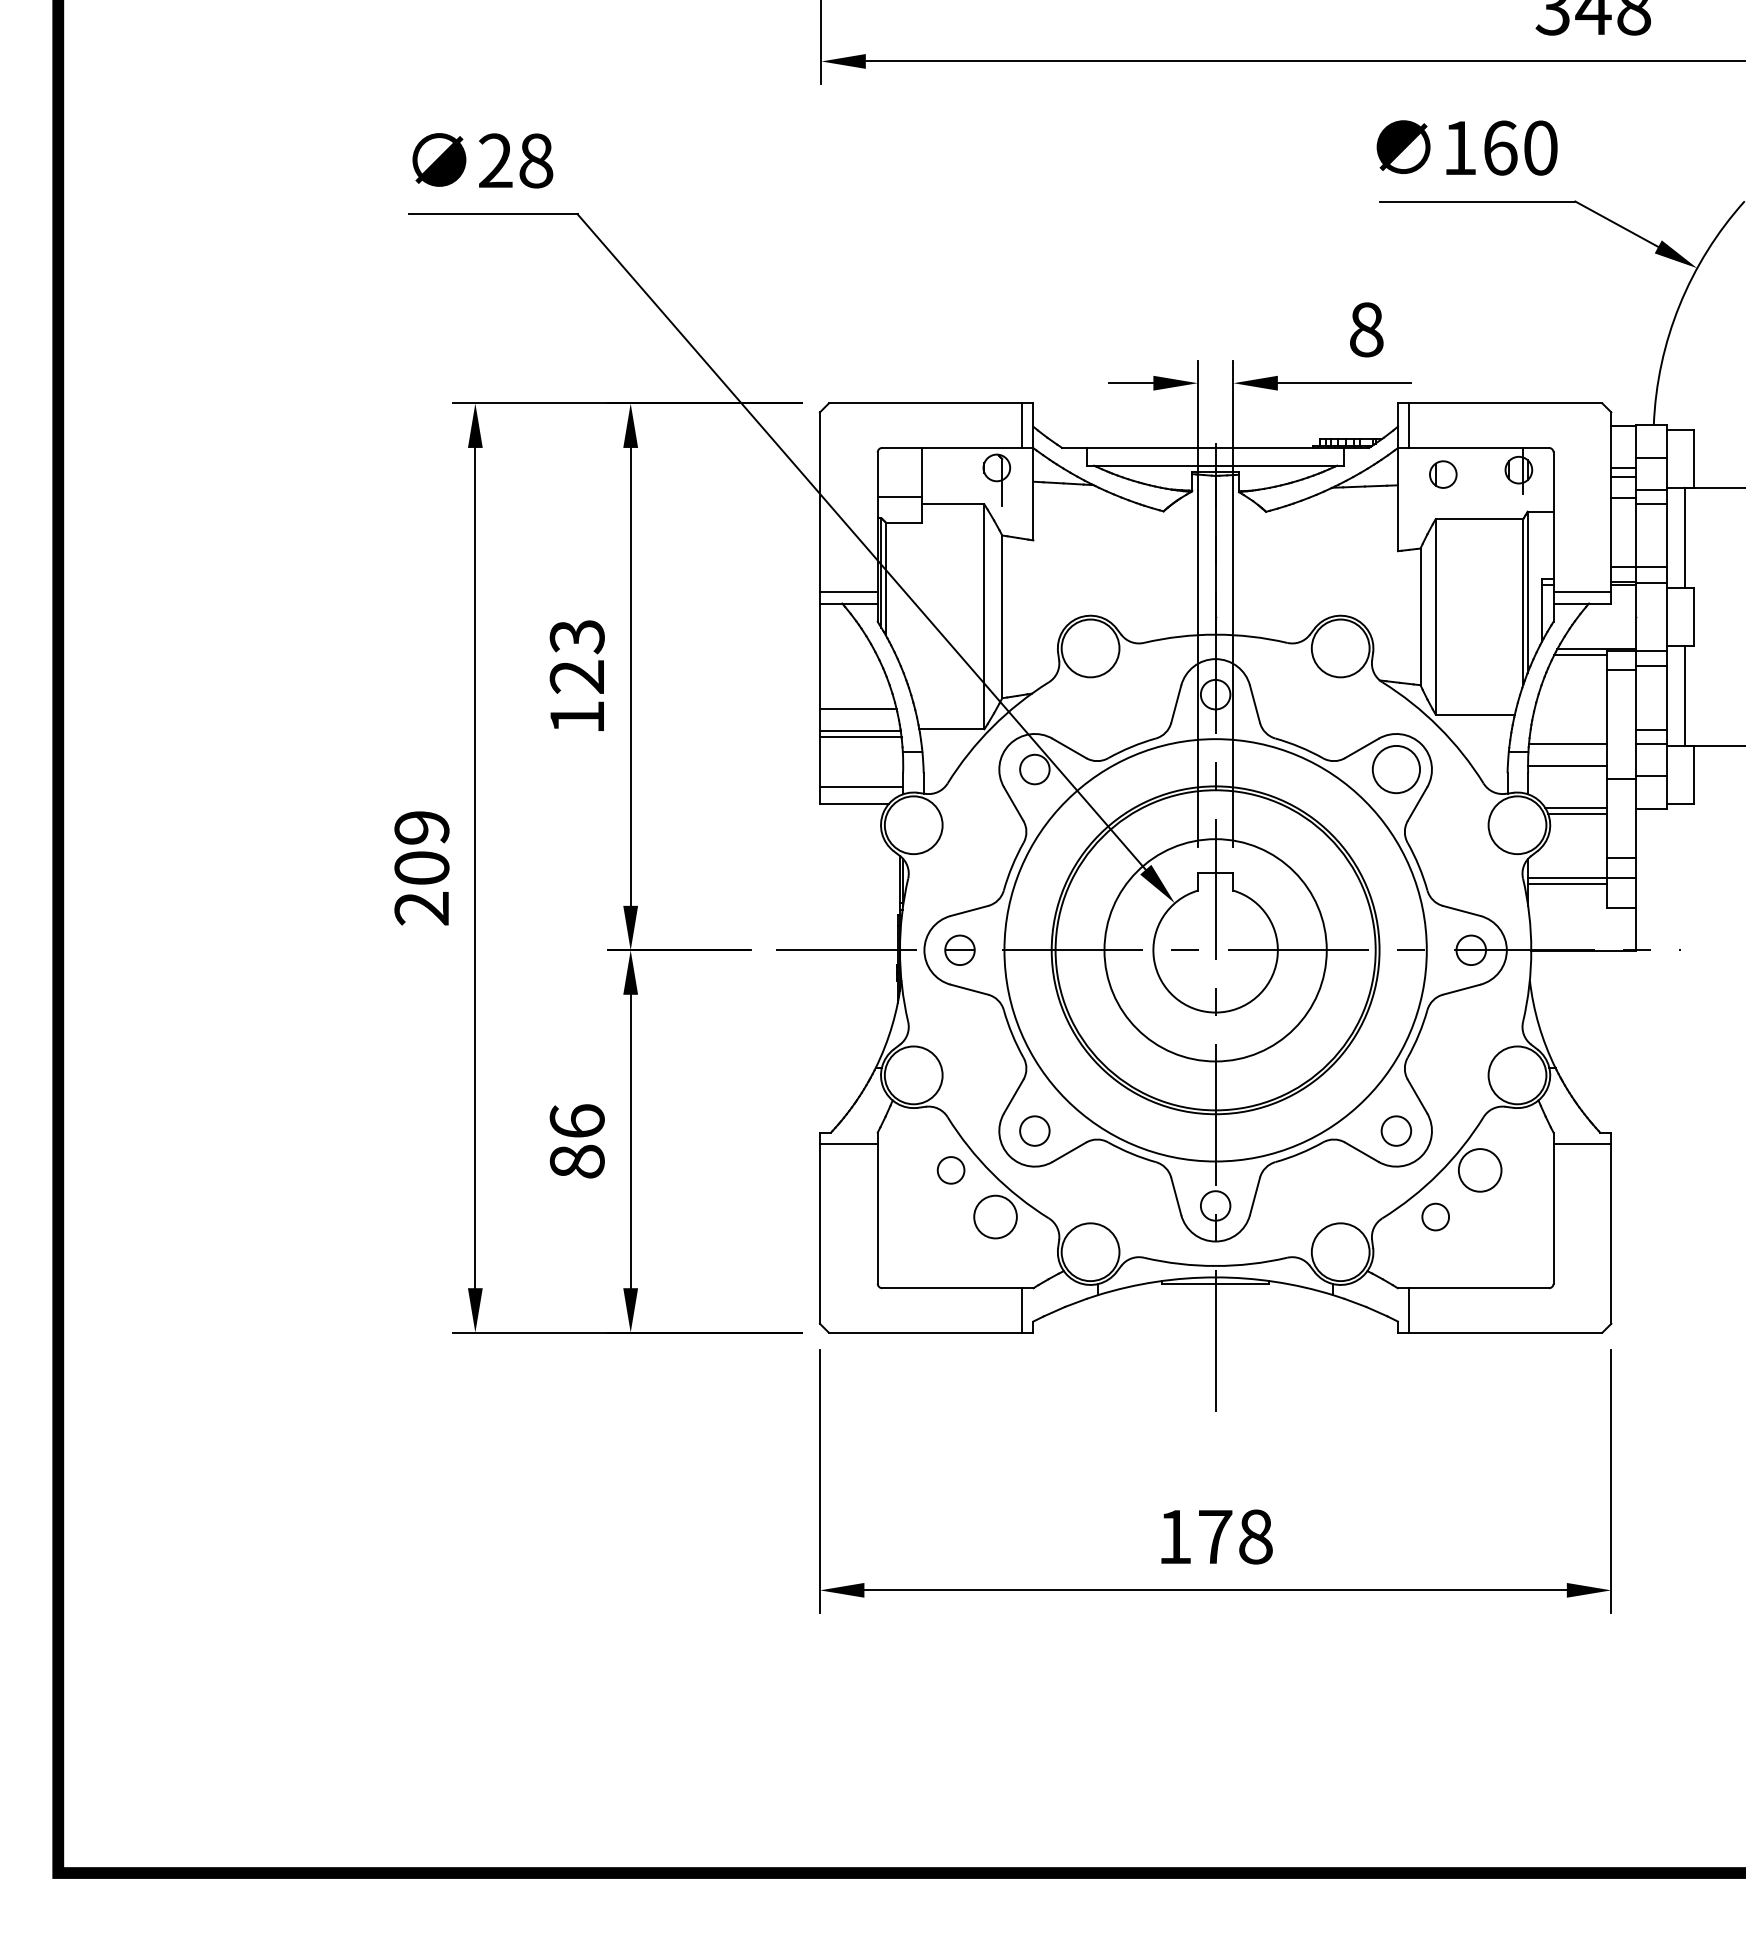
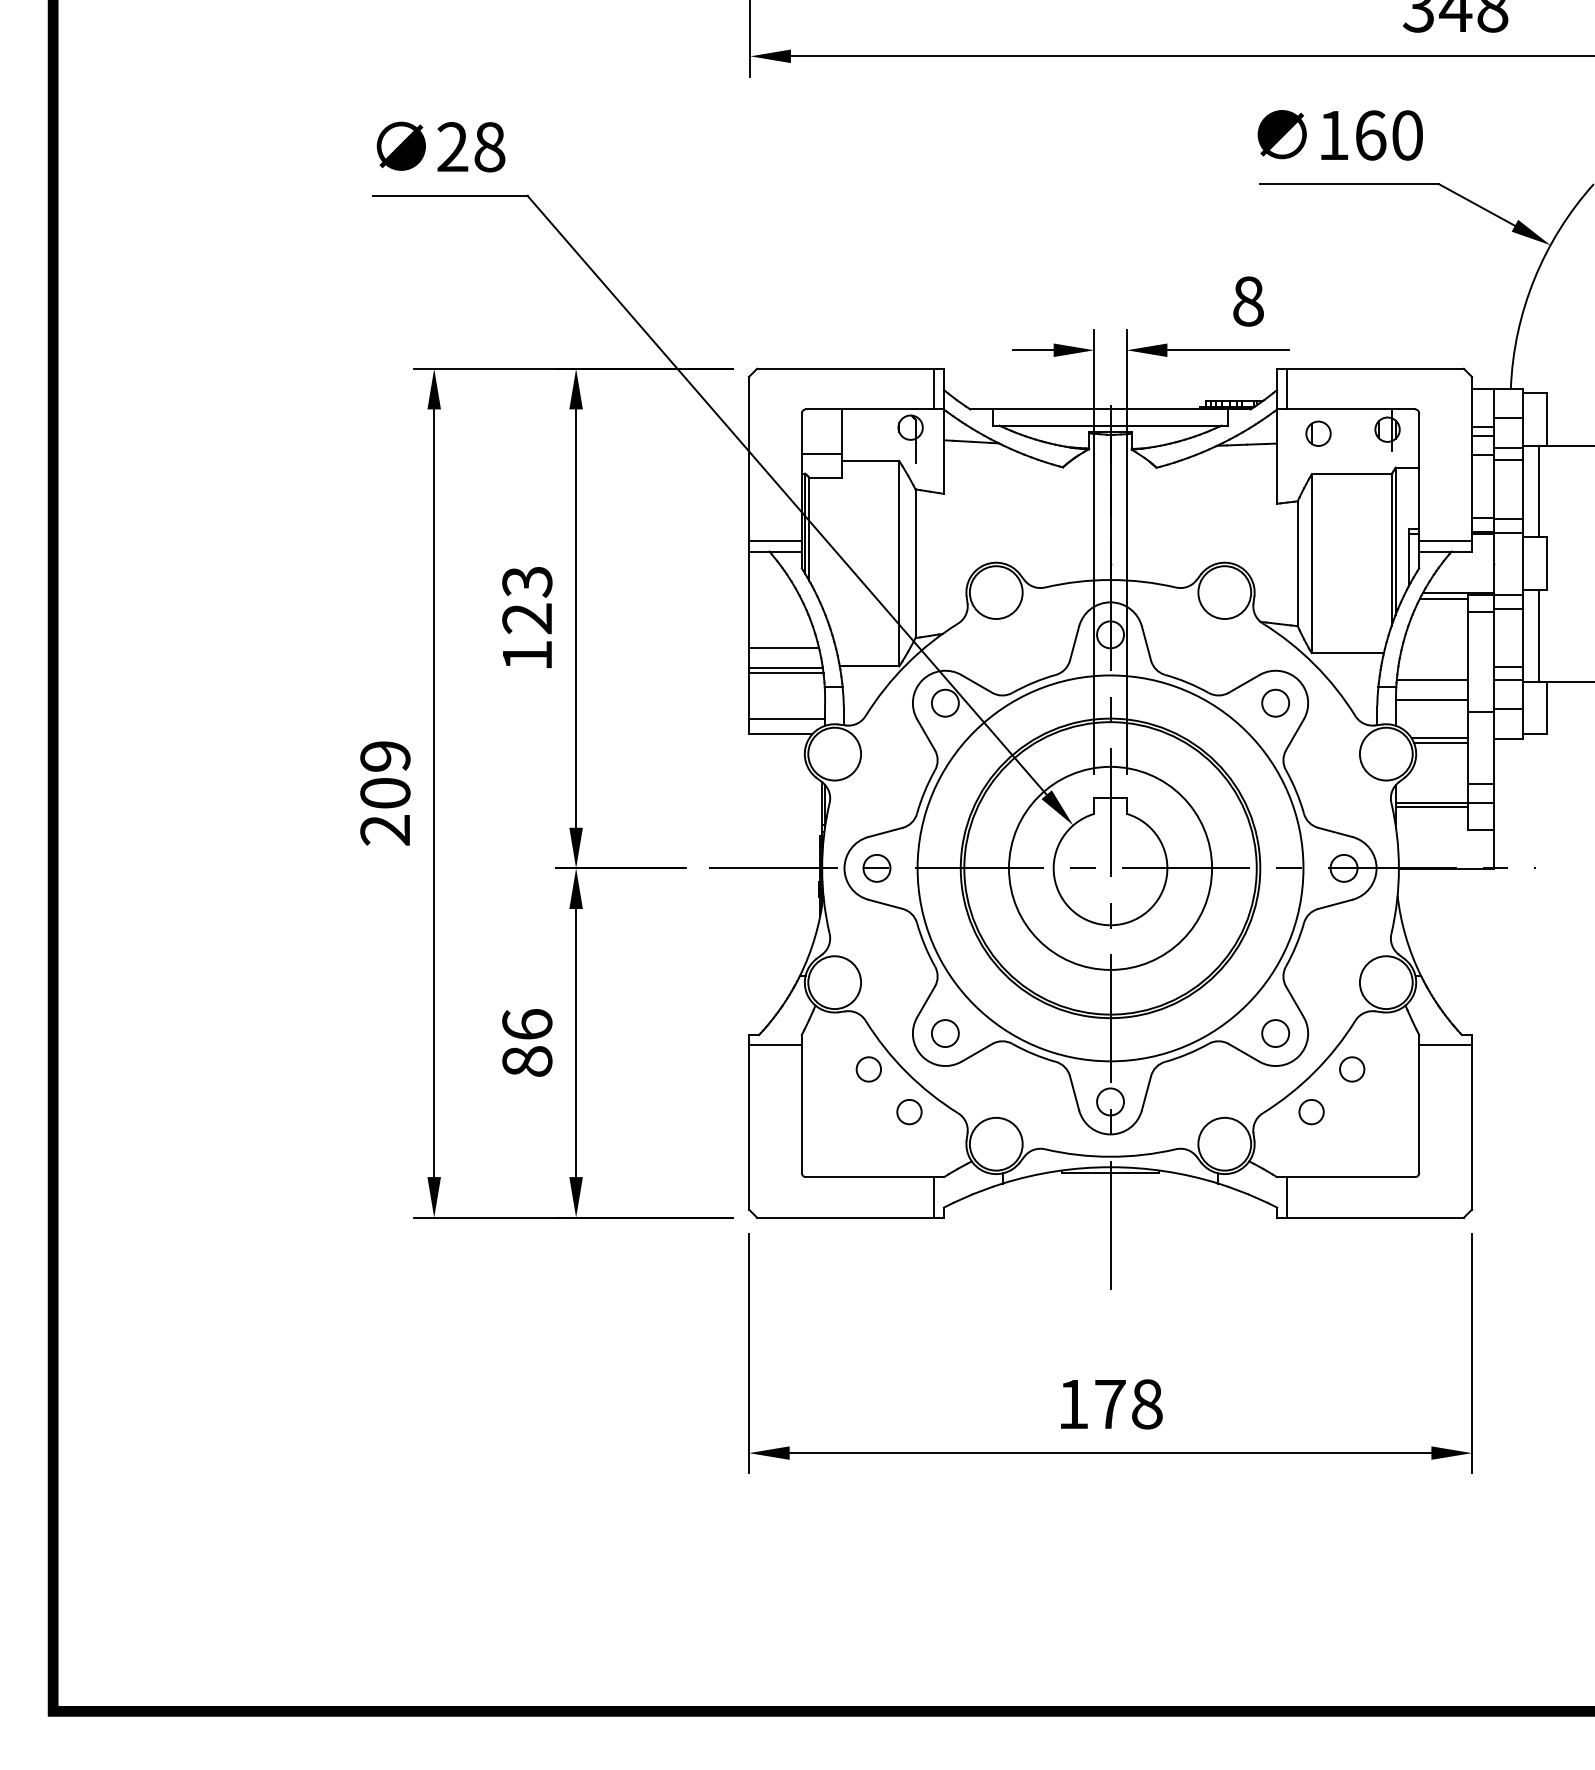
circle: (1396, 769) -> (1275, 703), size x0.62
circle: (1479, 1170) -> (1351, 1069), size x0.62
circle: (995, 1216) -> (909, 1111), size x0.62

